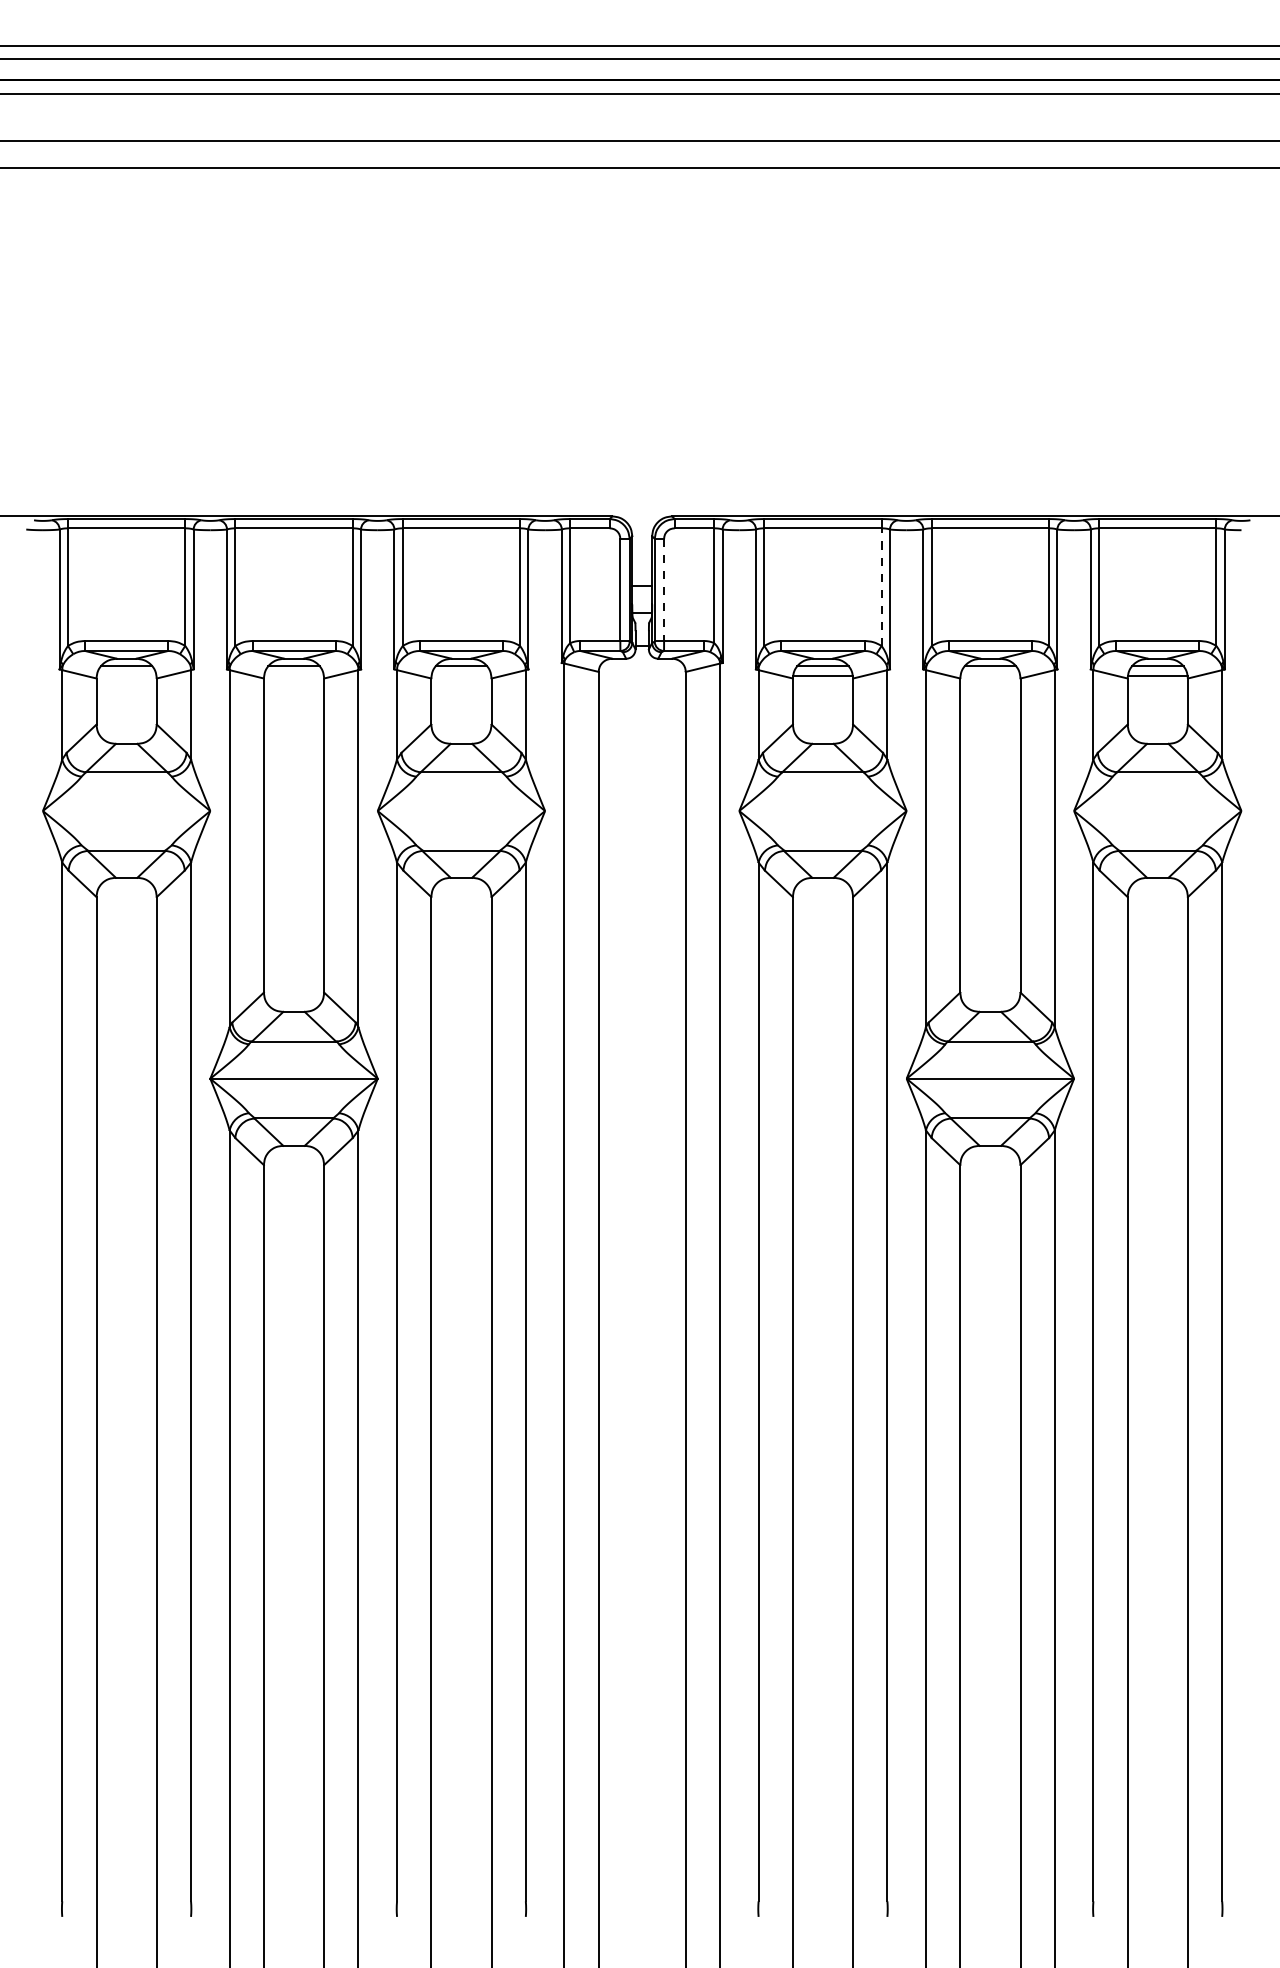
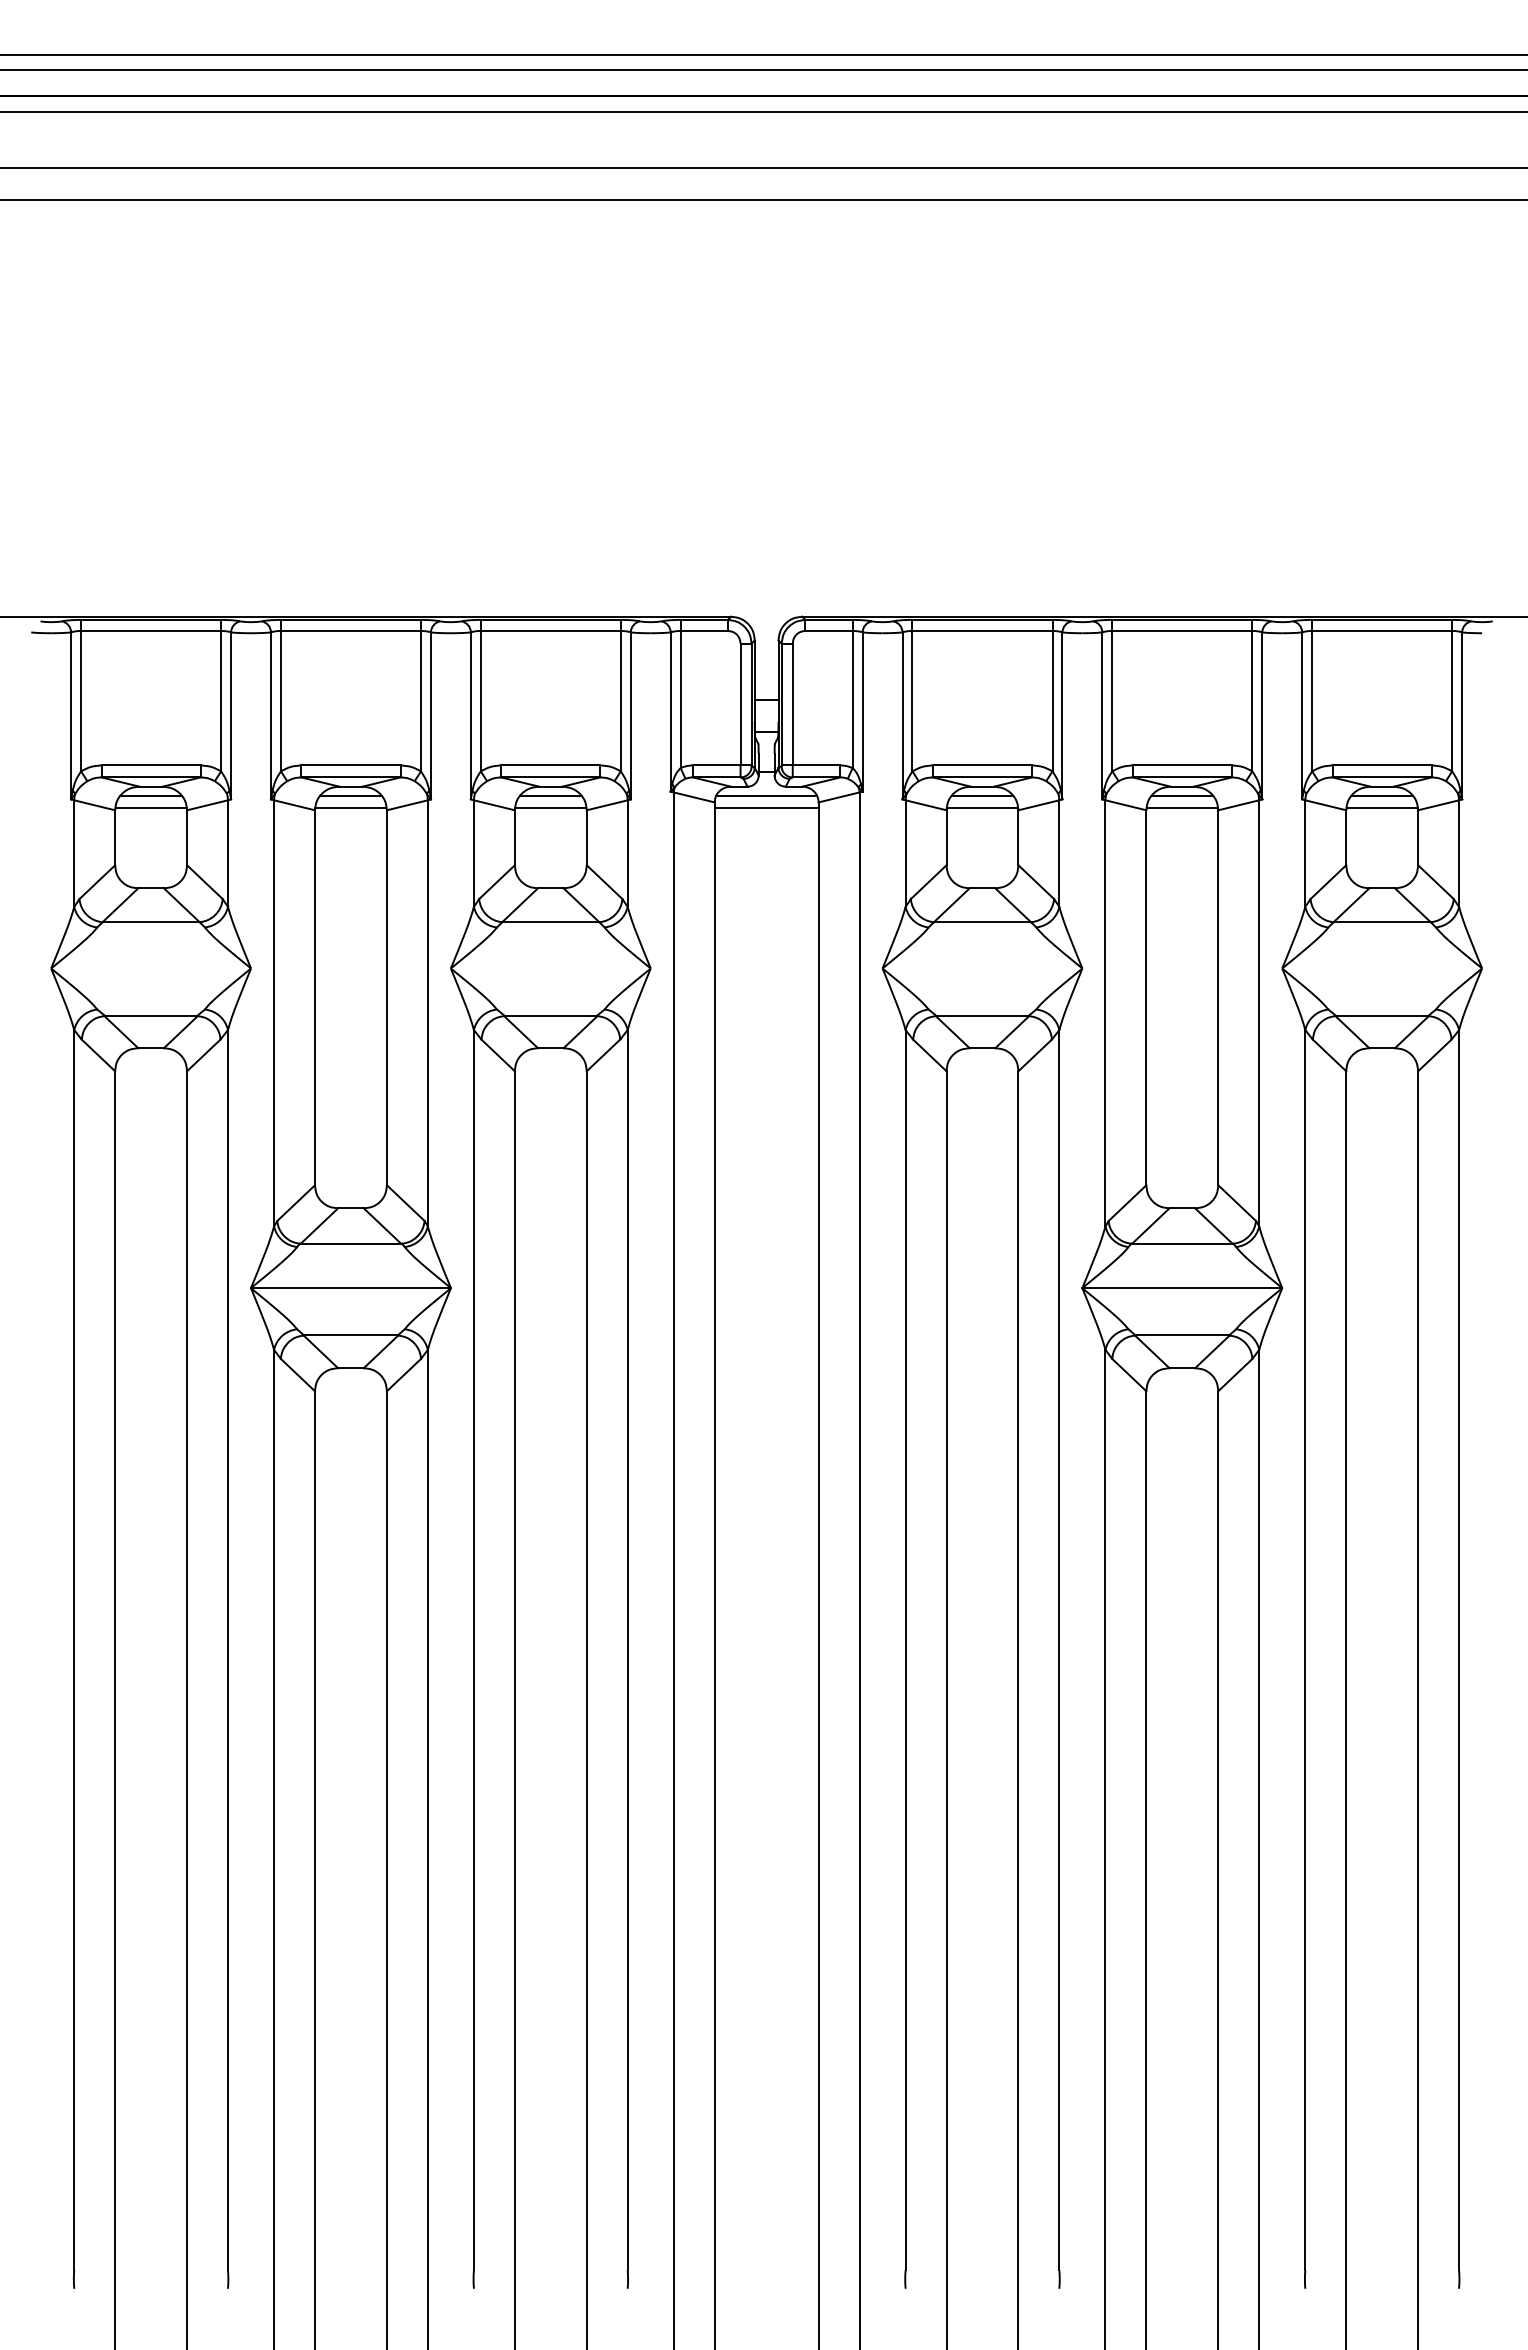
line: (881, 586) -> (1052, 700), dashed -> solid
line: (663, 589) -> (792, 704), dashed -> solid
line: (642, 666) -> (766, 795), added
line: (126, 676) -> (150, 807), added
line: (293, 676) -> (350, 807), added
line: (461, 676) -> (550, 807), added
line: (642, 676) -> (766, 807), added
line: (989, 676) -> (1181, 807), added

